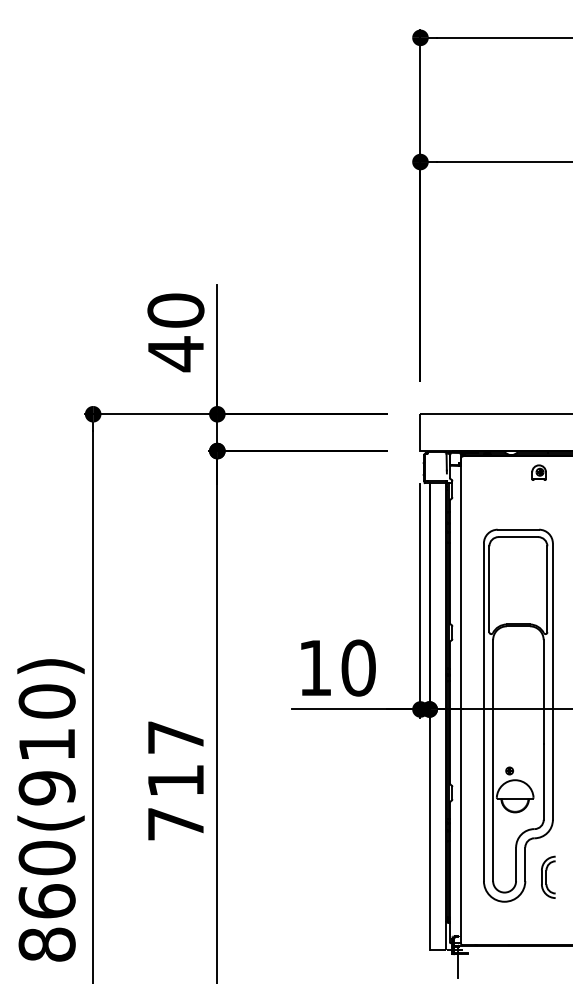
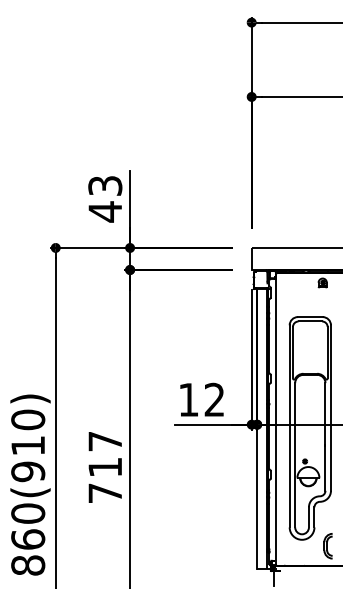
text: (176, 309) -> (105, 185), 40 -> 43
text: (358, 667) -> (214, 399), 10 -> 12
part: (547, 877) -> (327, 546), moved

